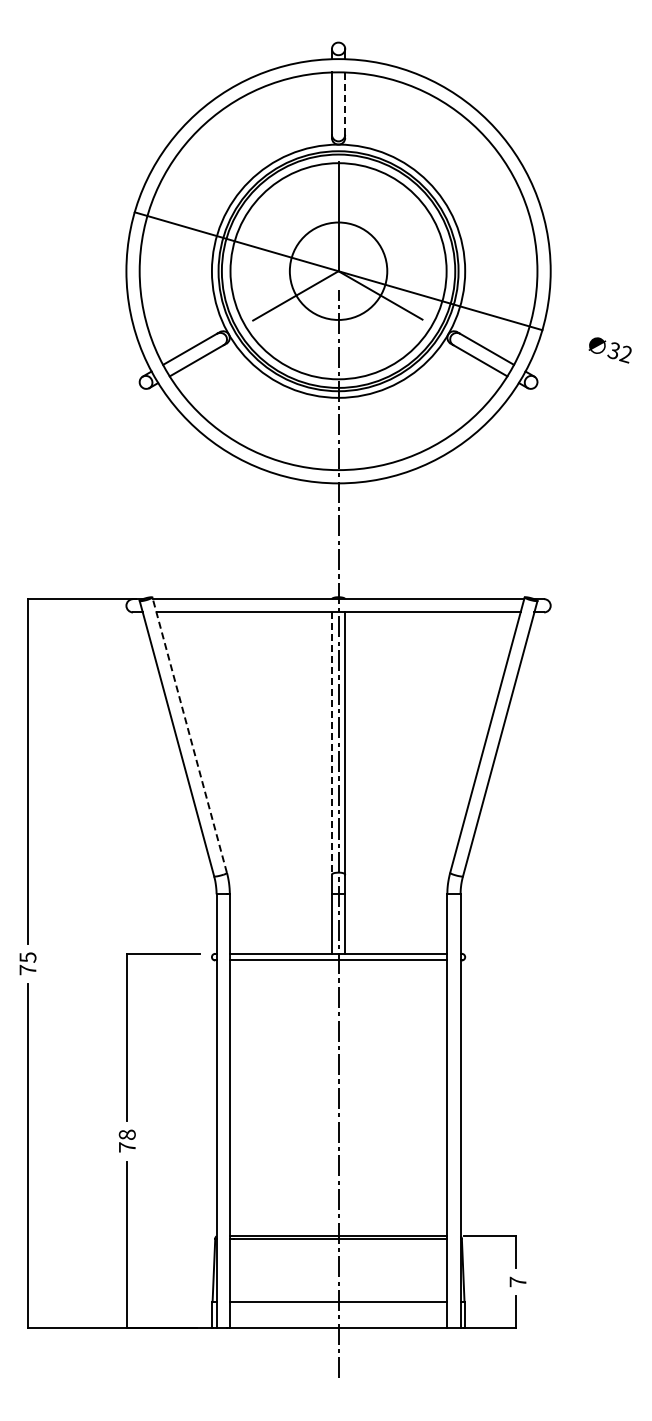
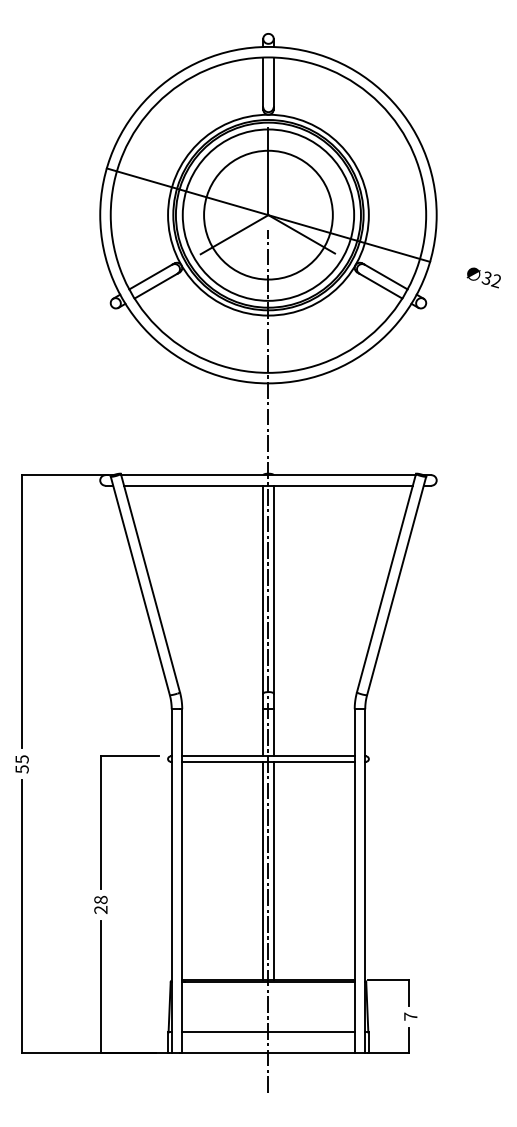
line: (345, 103) -> (273, 82), dashed -> solid
circle: (338, 271) -> (268, 215), size x1.67
line: (189, 735) -> (150, 583), dashed -> solid
line: (331, 744) -> (262, 590), dashed -> solid
text: (27, 969) -> (21, 768), 75 -> 55
line: (331, 1097) -> (262, 870), added
line: (345, 1097) -> (273, 870), added
text: (126, 1147) -> (100, 910), 78 -> 28

